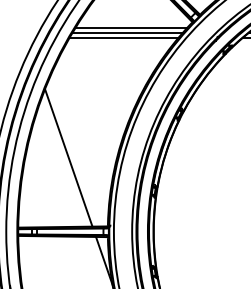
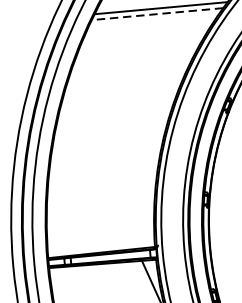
line: (127, 32) -> (157, 13), solid -> dashed
line: (123, 37) -> (153, 20), removed
line: (68, 157) -> (100, 169), removed

